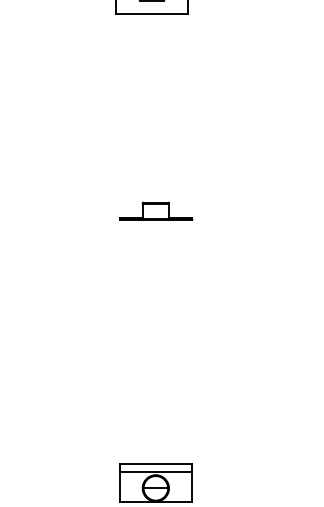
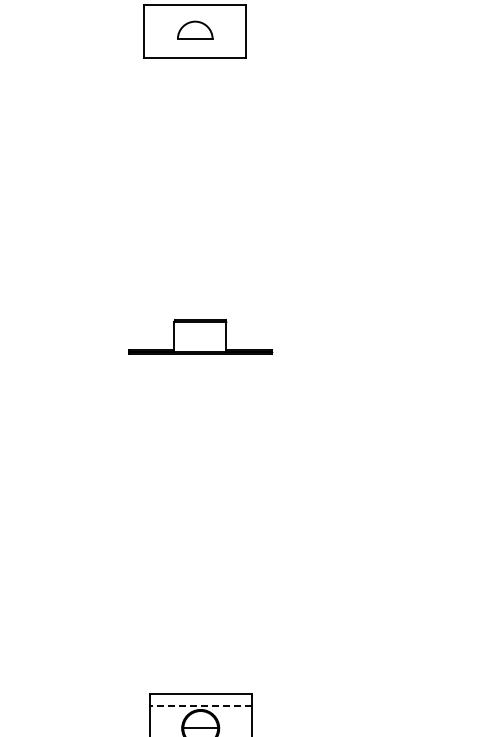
part: (156, 211) -> (201, 336), size x1.4
line: (155, 472) -> (200, 705), solid -> dashed

